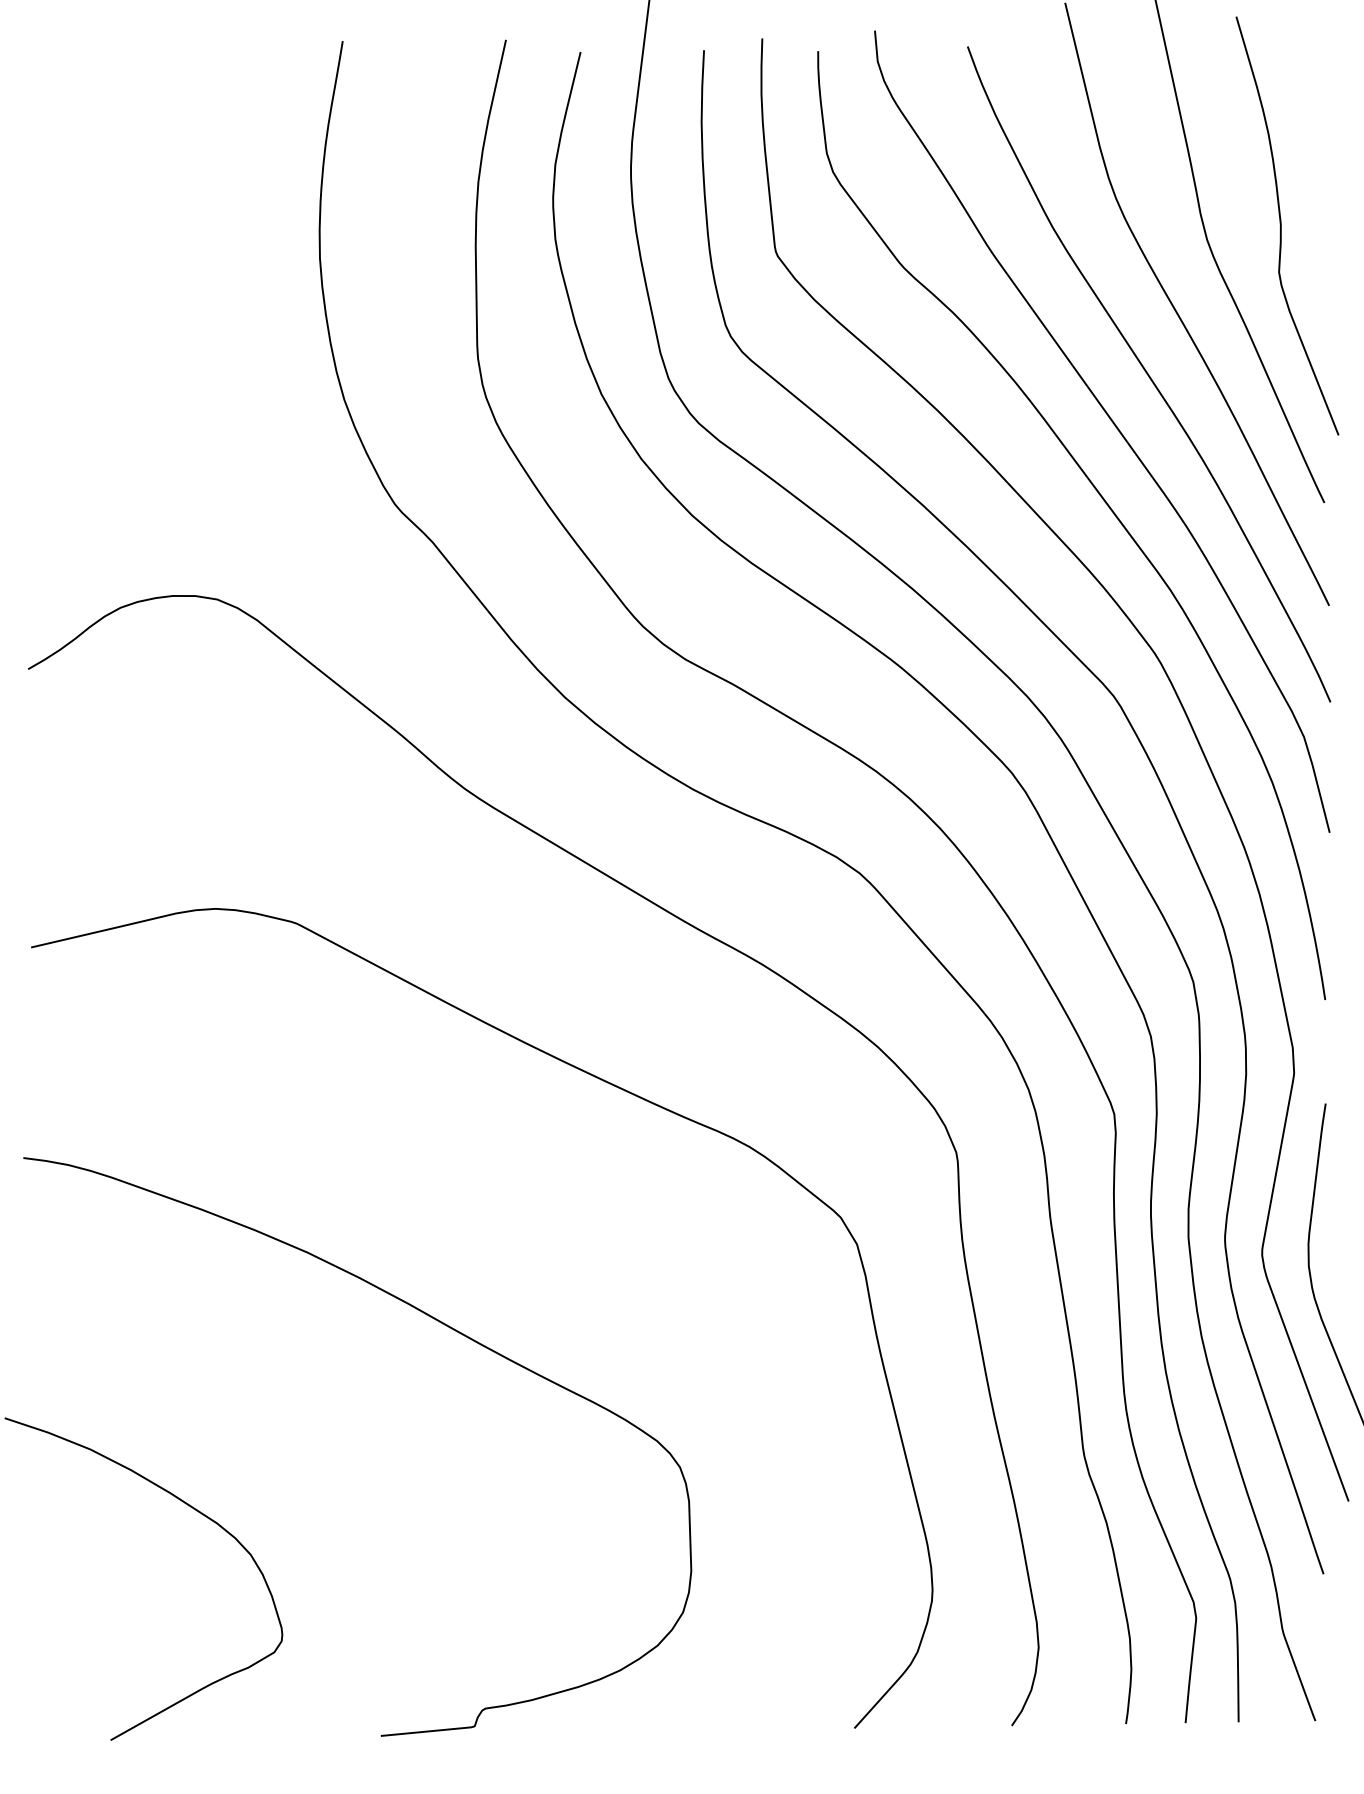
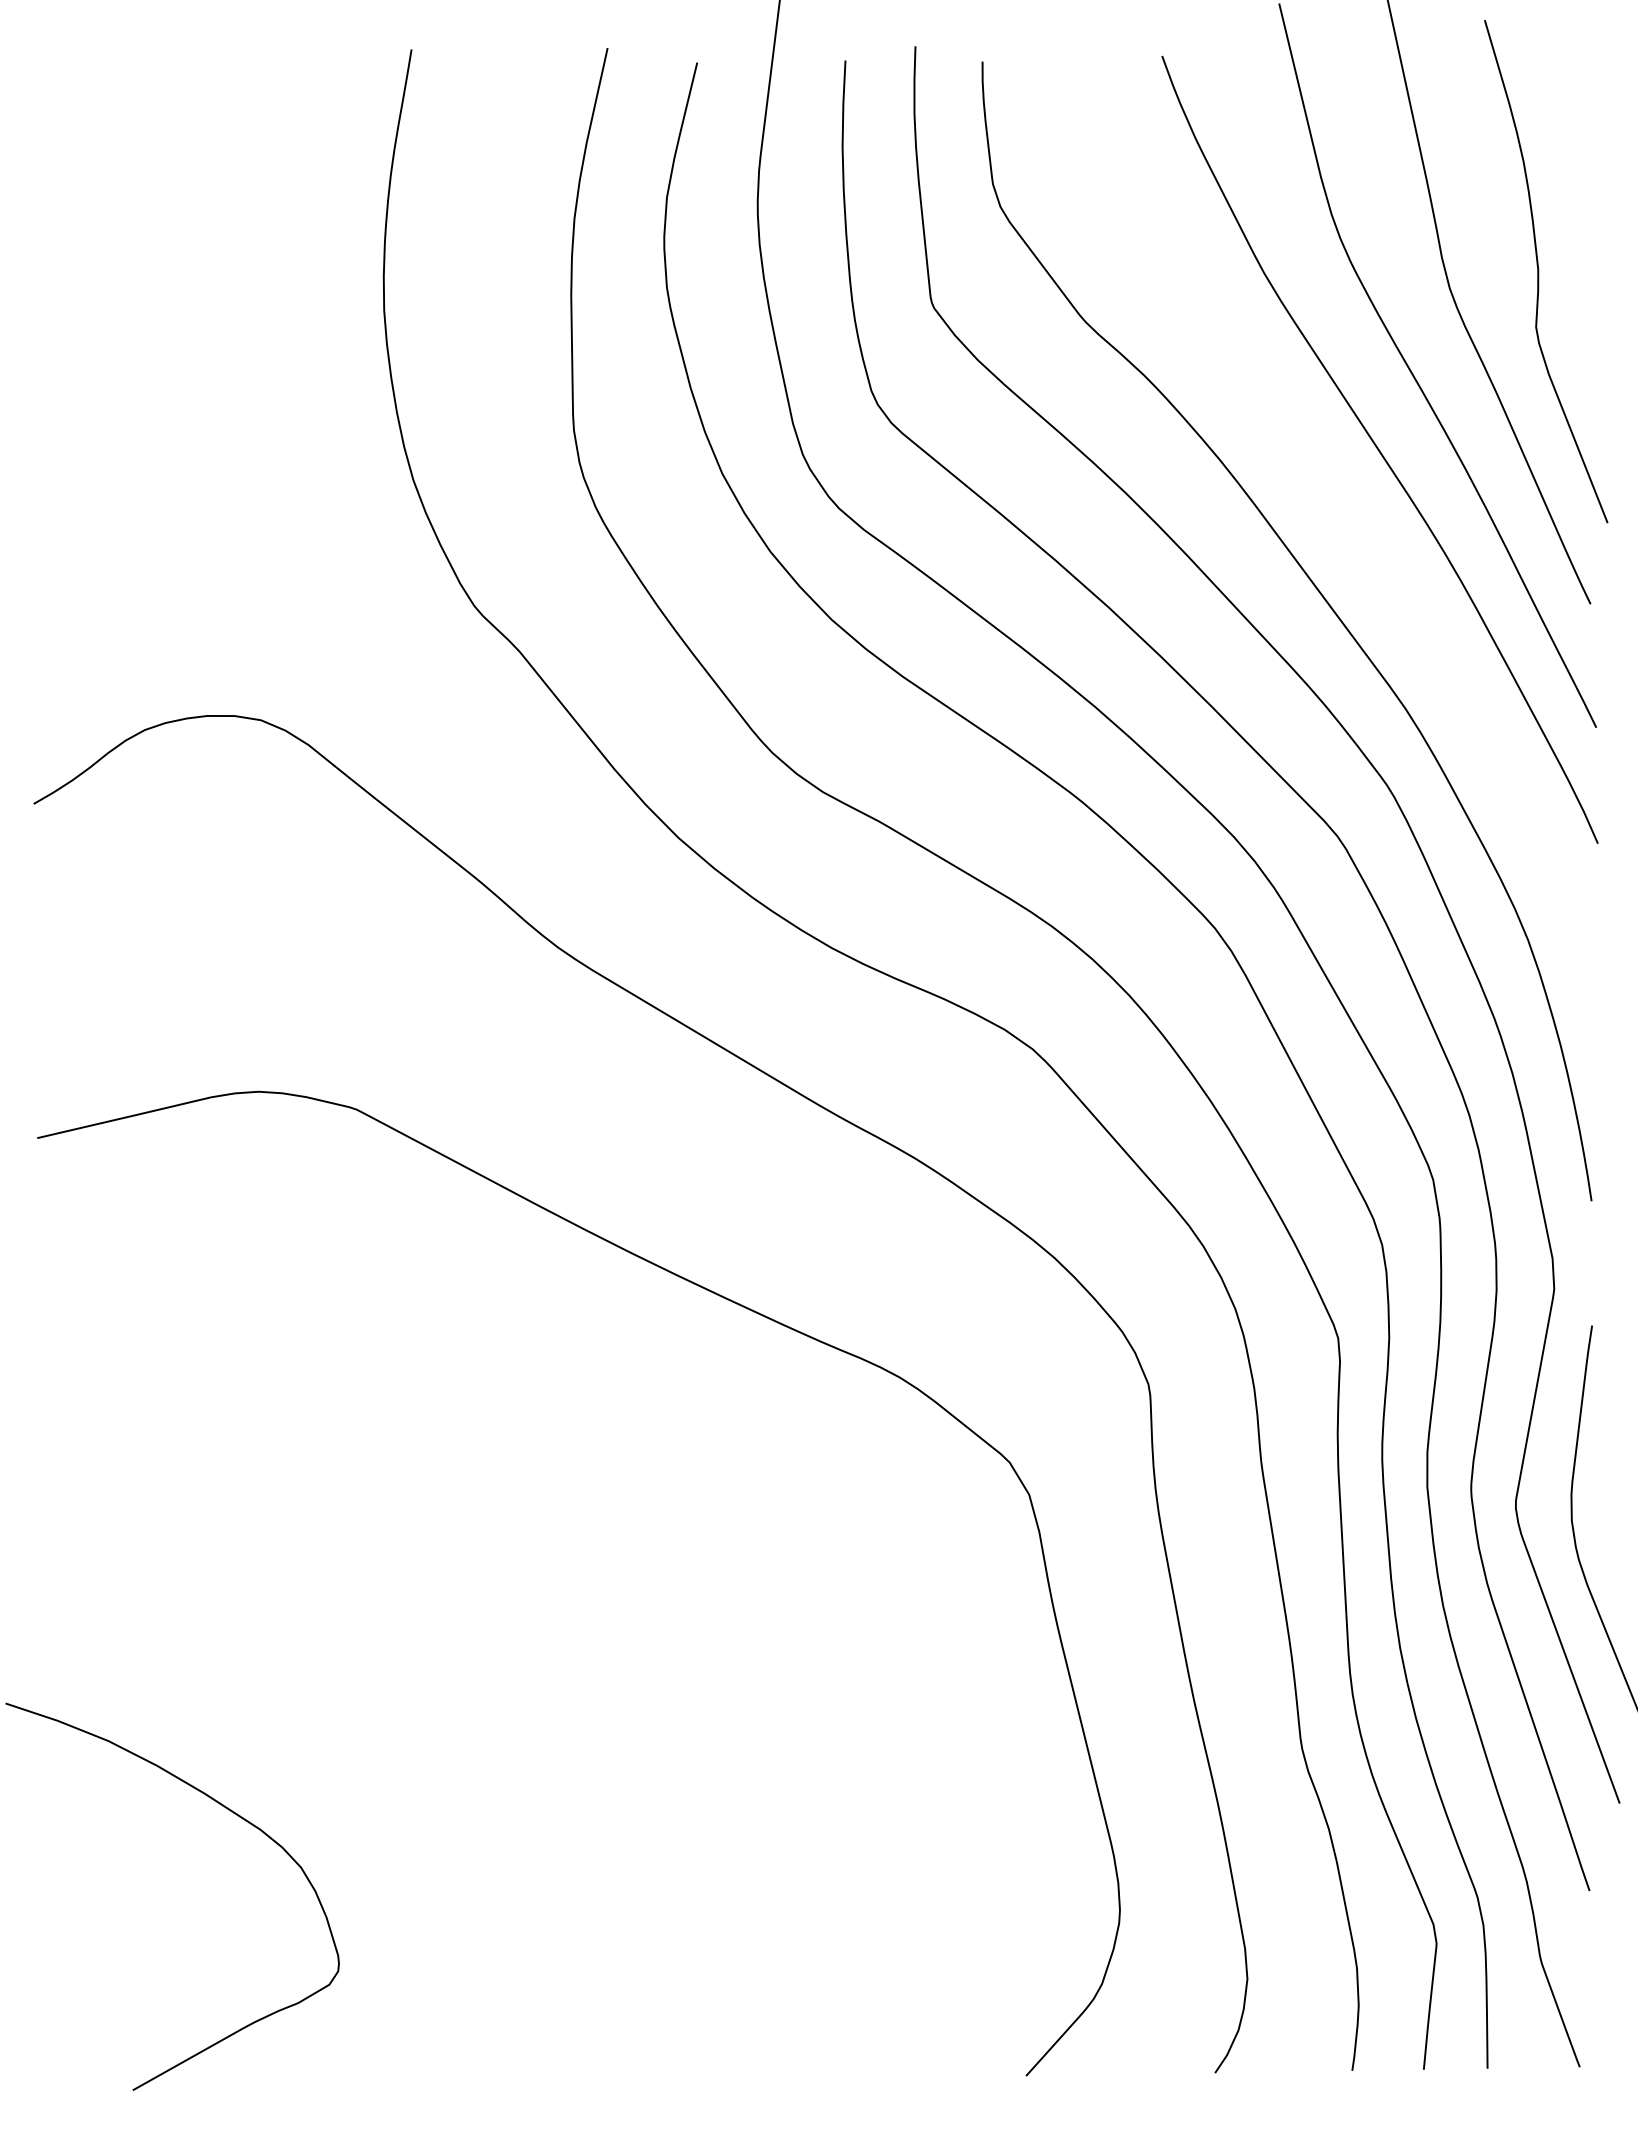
curve: (1113, 424) -> (1337, 510), removed
curve: (425, 1314) -> (511, 1579), removed

